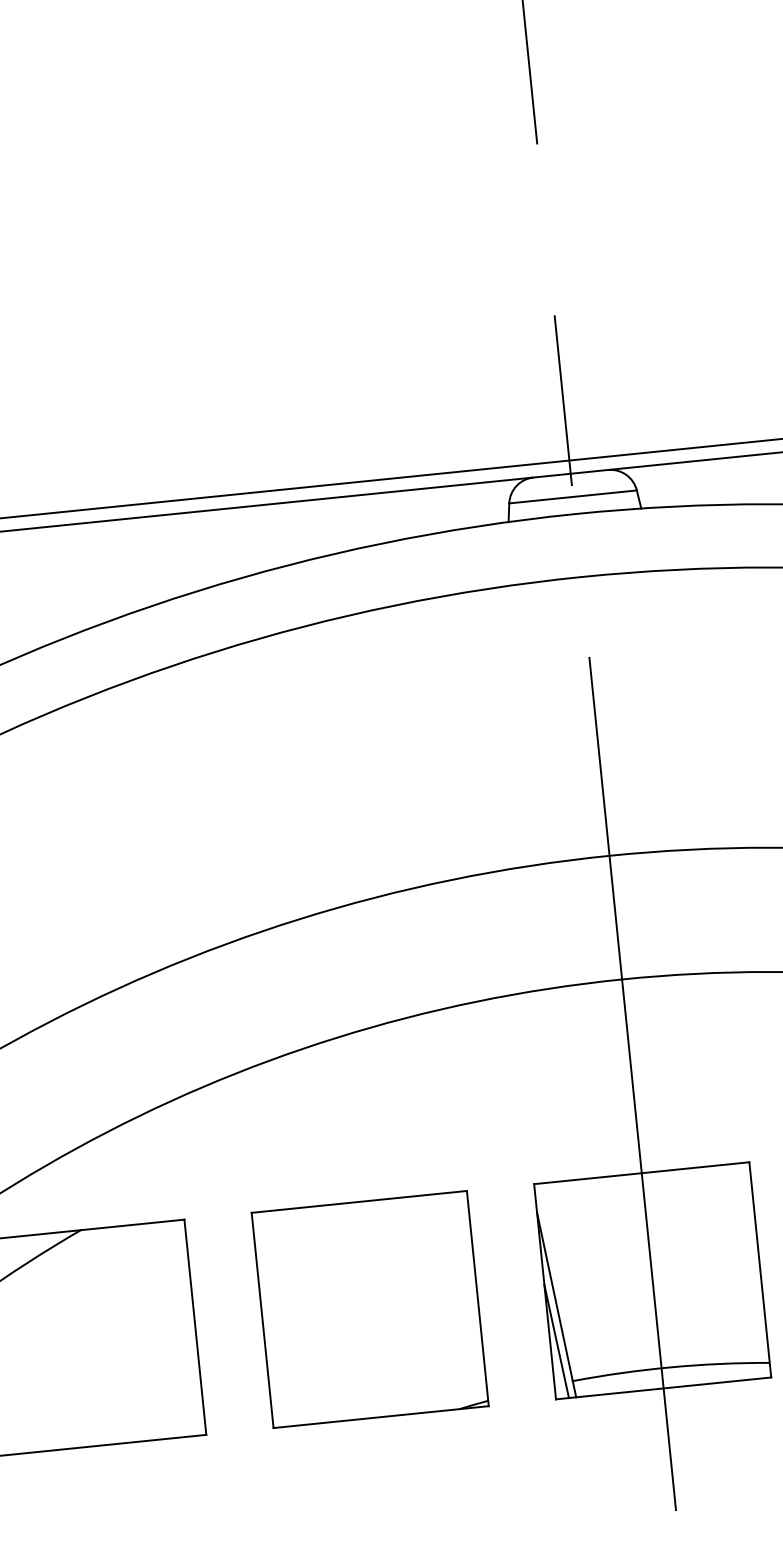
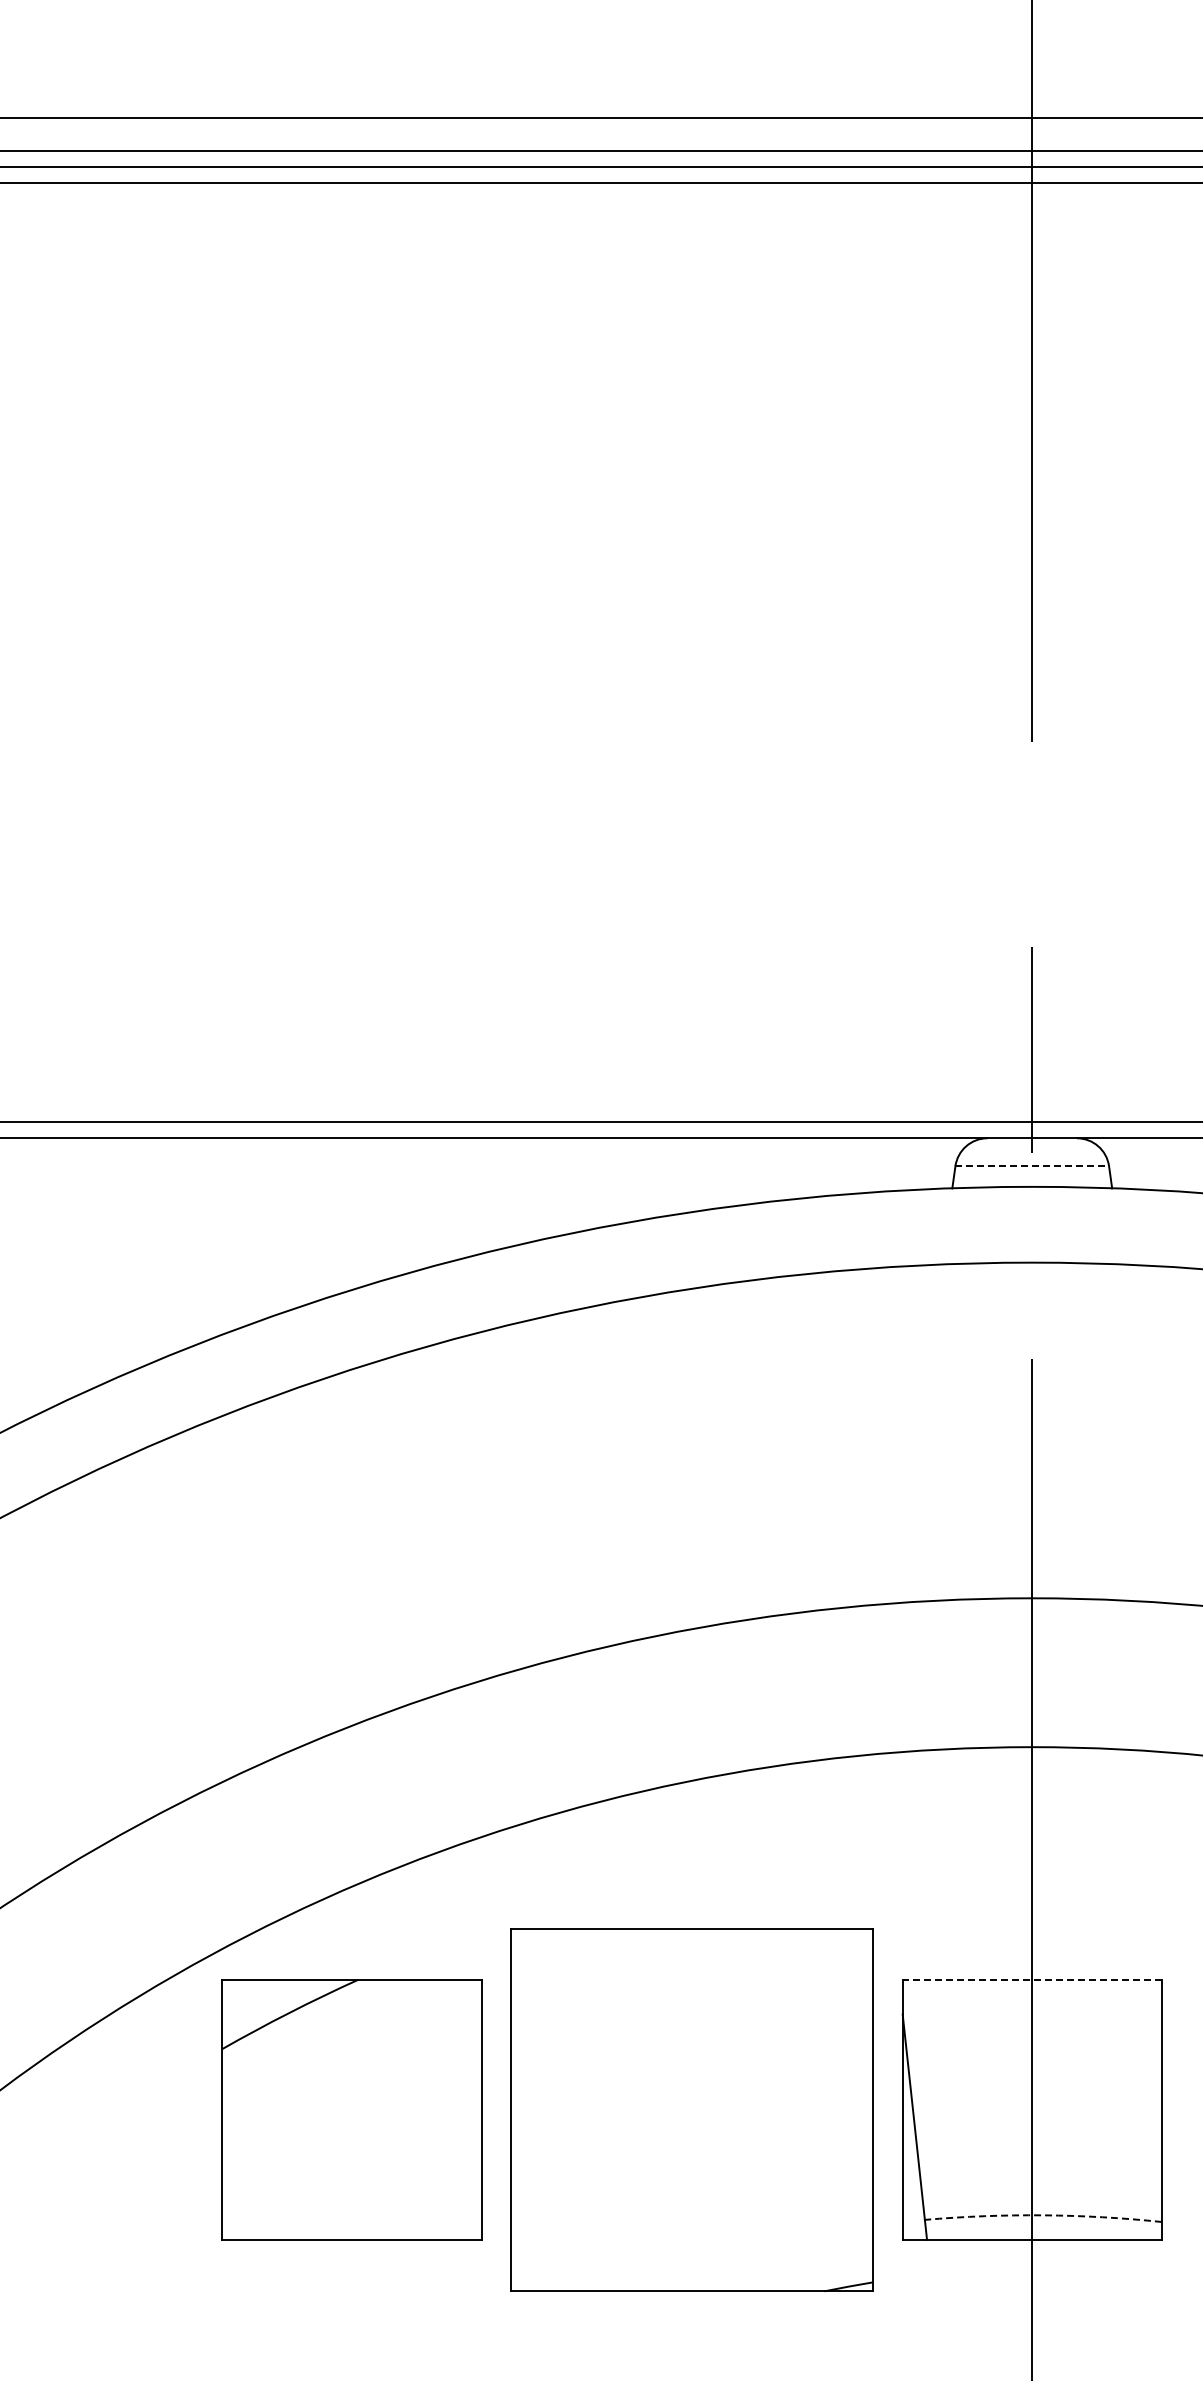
line: (573, 497) -> (1032, 1166), solid -> dashed
line: (641, 1173) -> (1032, 1980), solid -> dashed
part: (370, 1309) -> (692, 2109), size x1.4
line: (556, 1341) -> (910, 2170), removed
arc: (670, 1367) -> (1043, 2215), solid -> dashed

